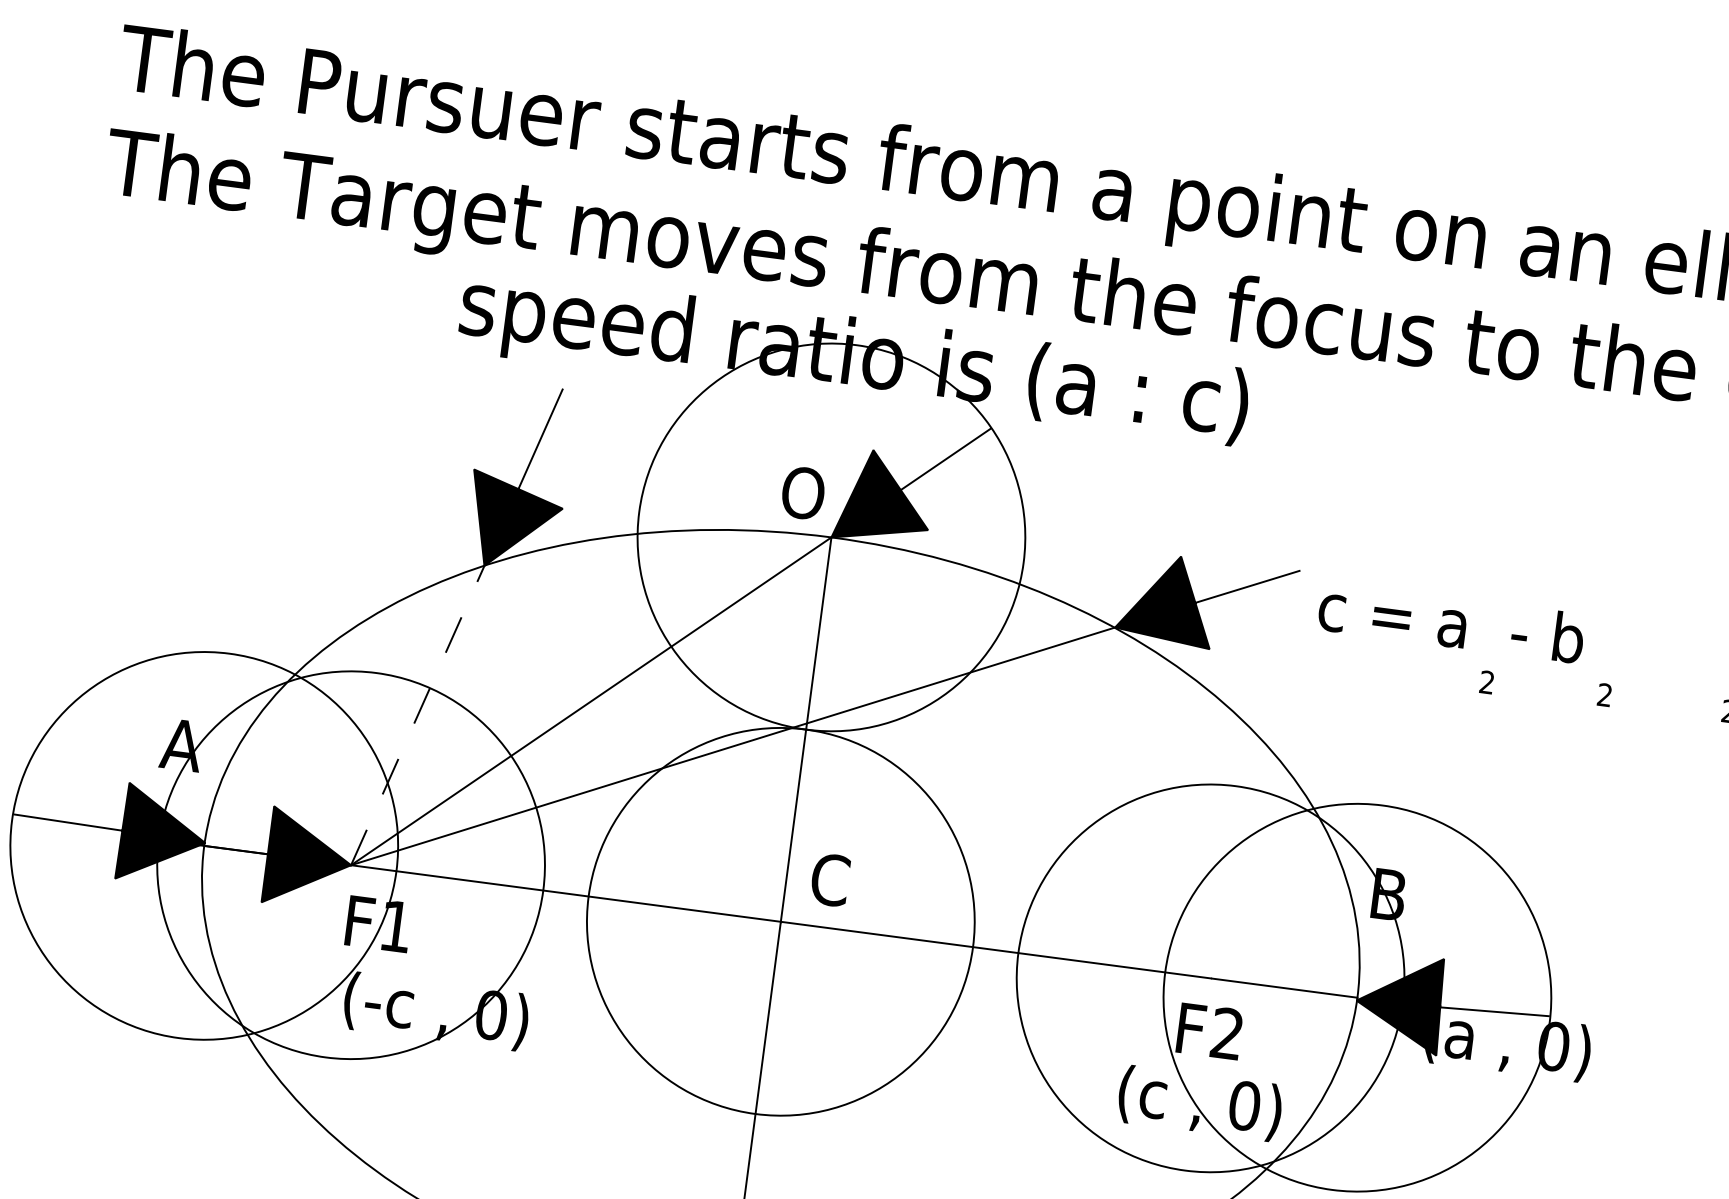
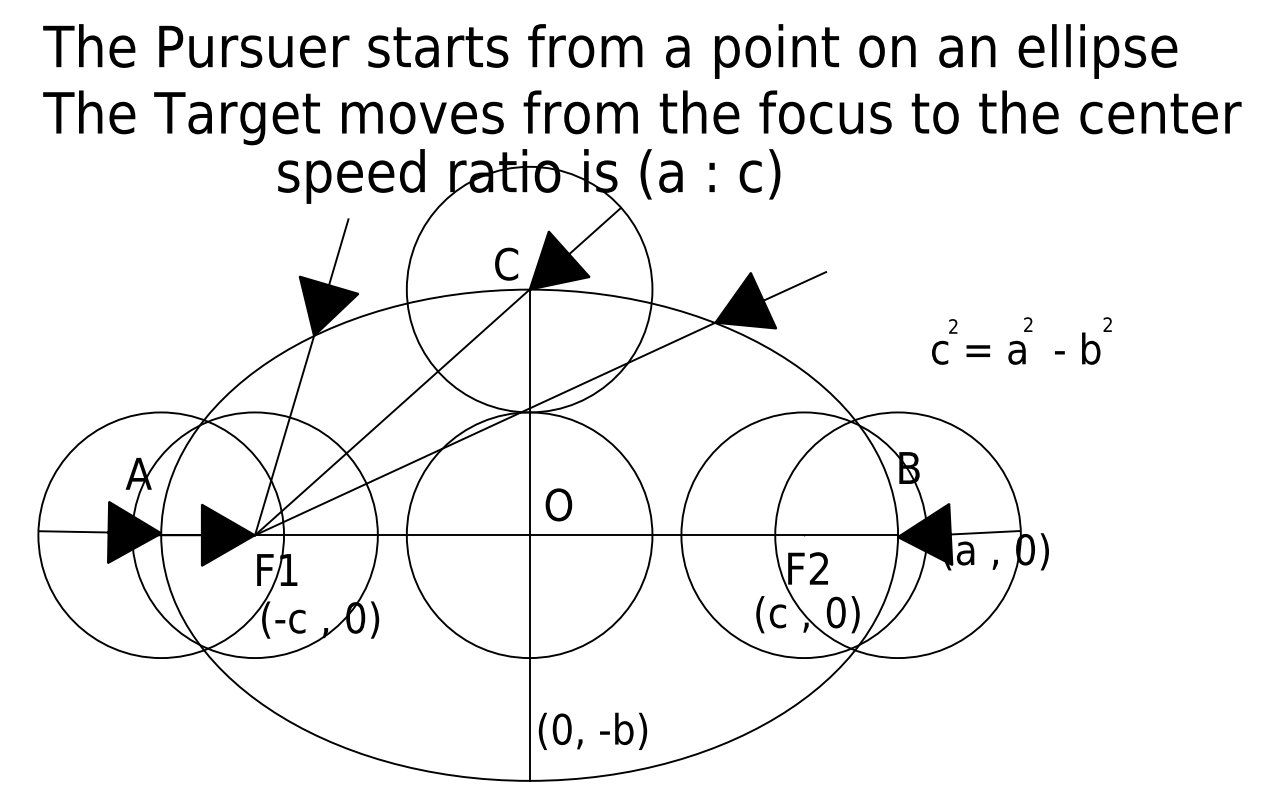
text: (803, 492) -> (508, 263), O -> C
text: (1452, 622) -> (1016, 348), moved
line: (417, 715) -> (284, 435), dashed -> solid
text: (833, 879) -> (559, 504), C -> O

